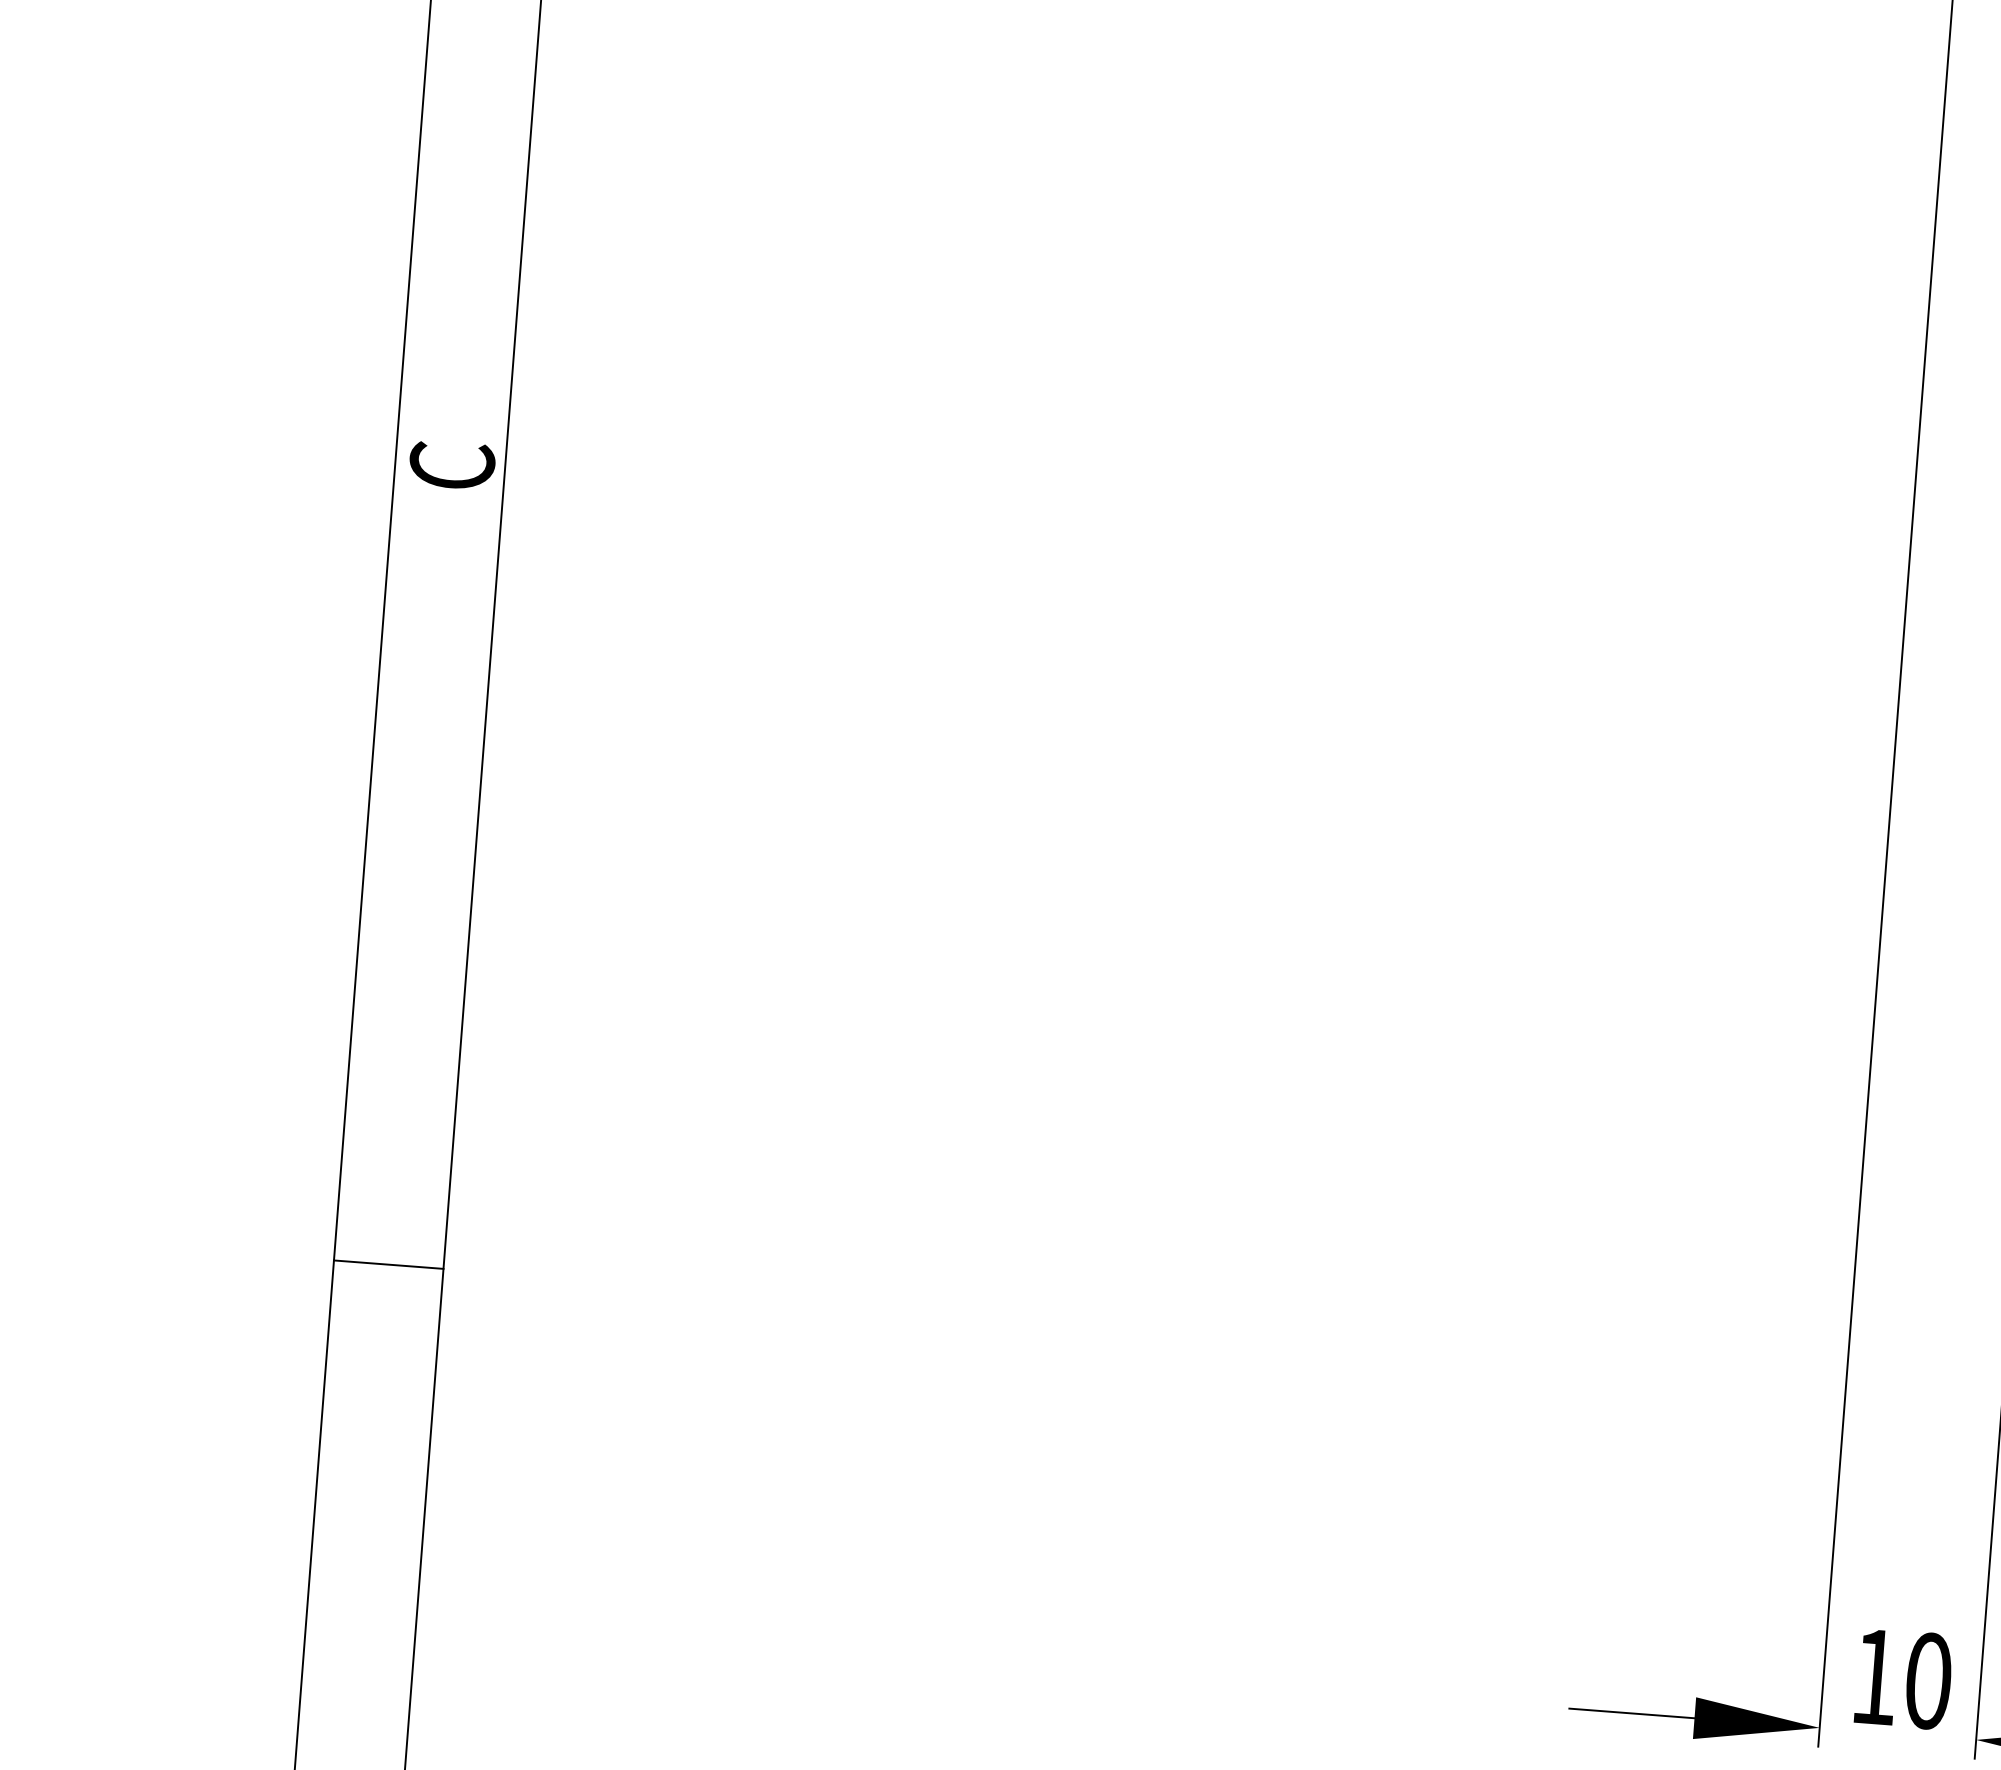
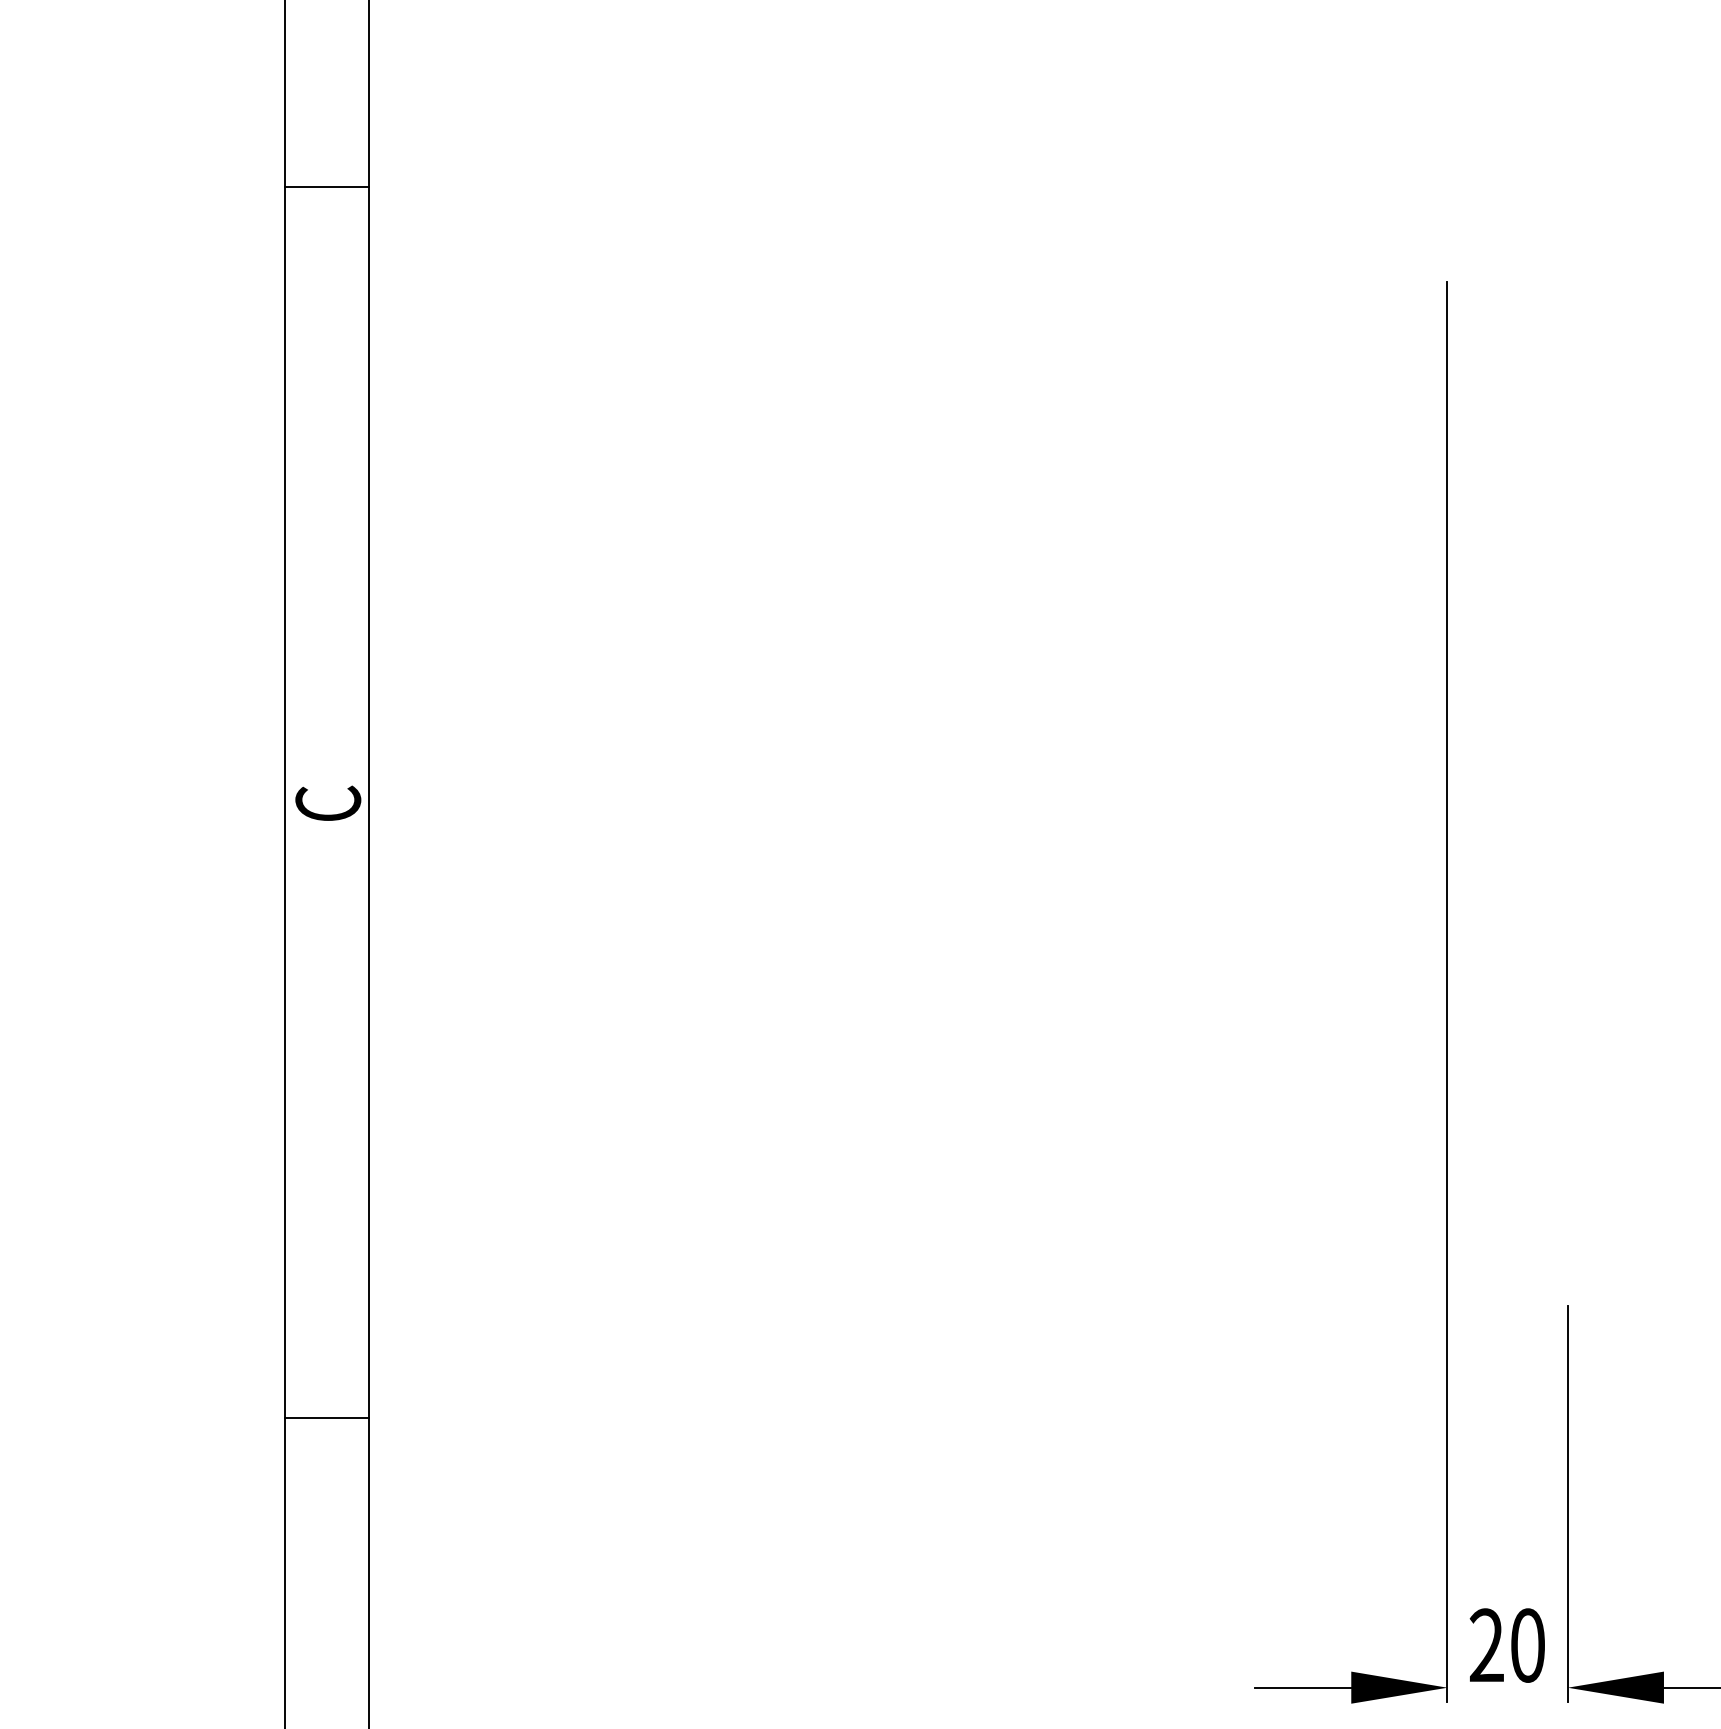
text: (1874, 1675) -> (1486, 1644), 10 -> 20

